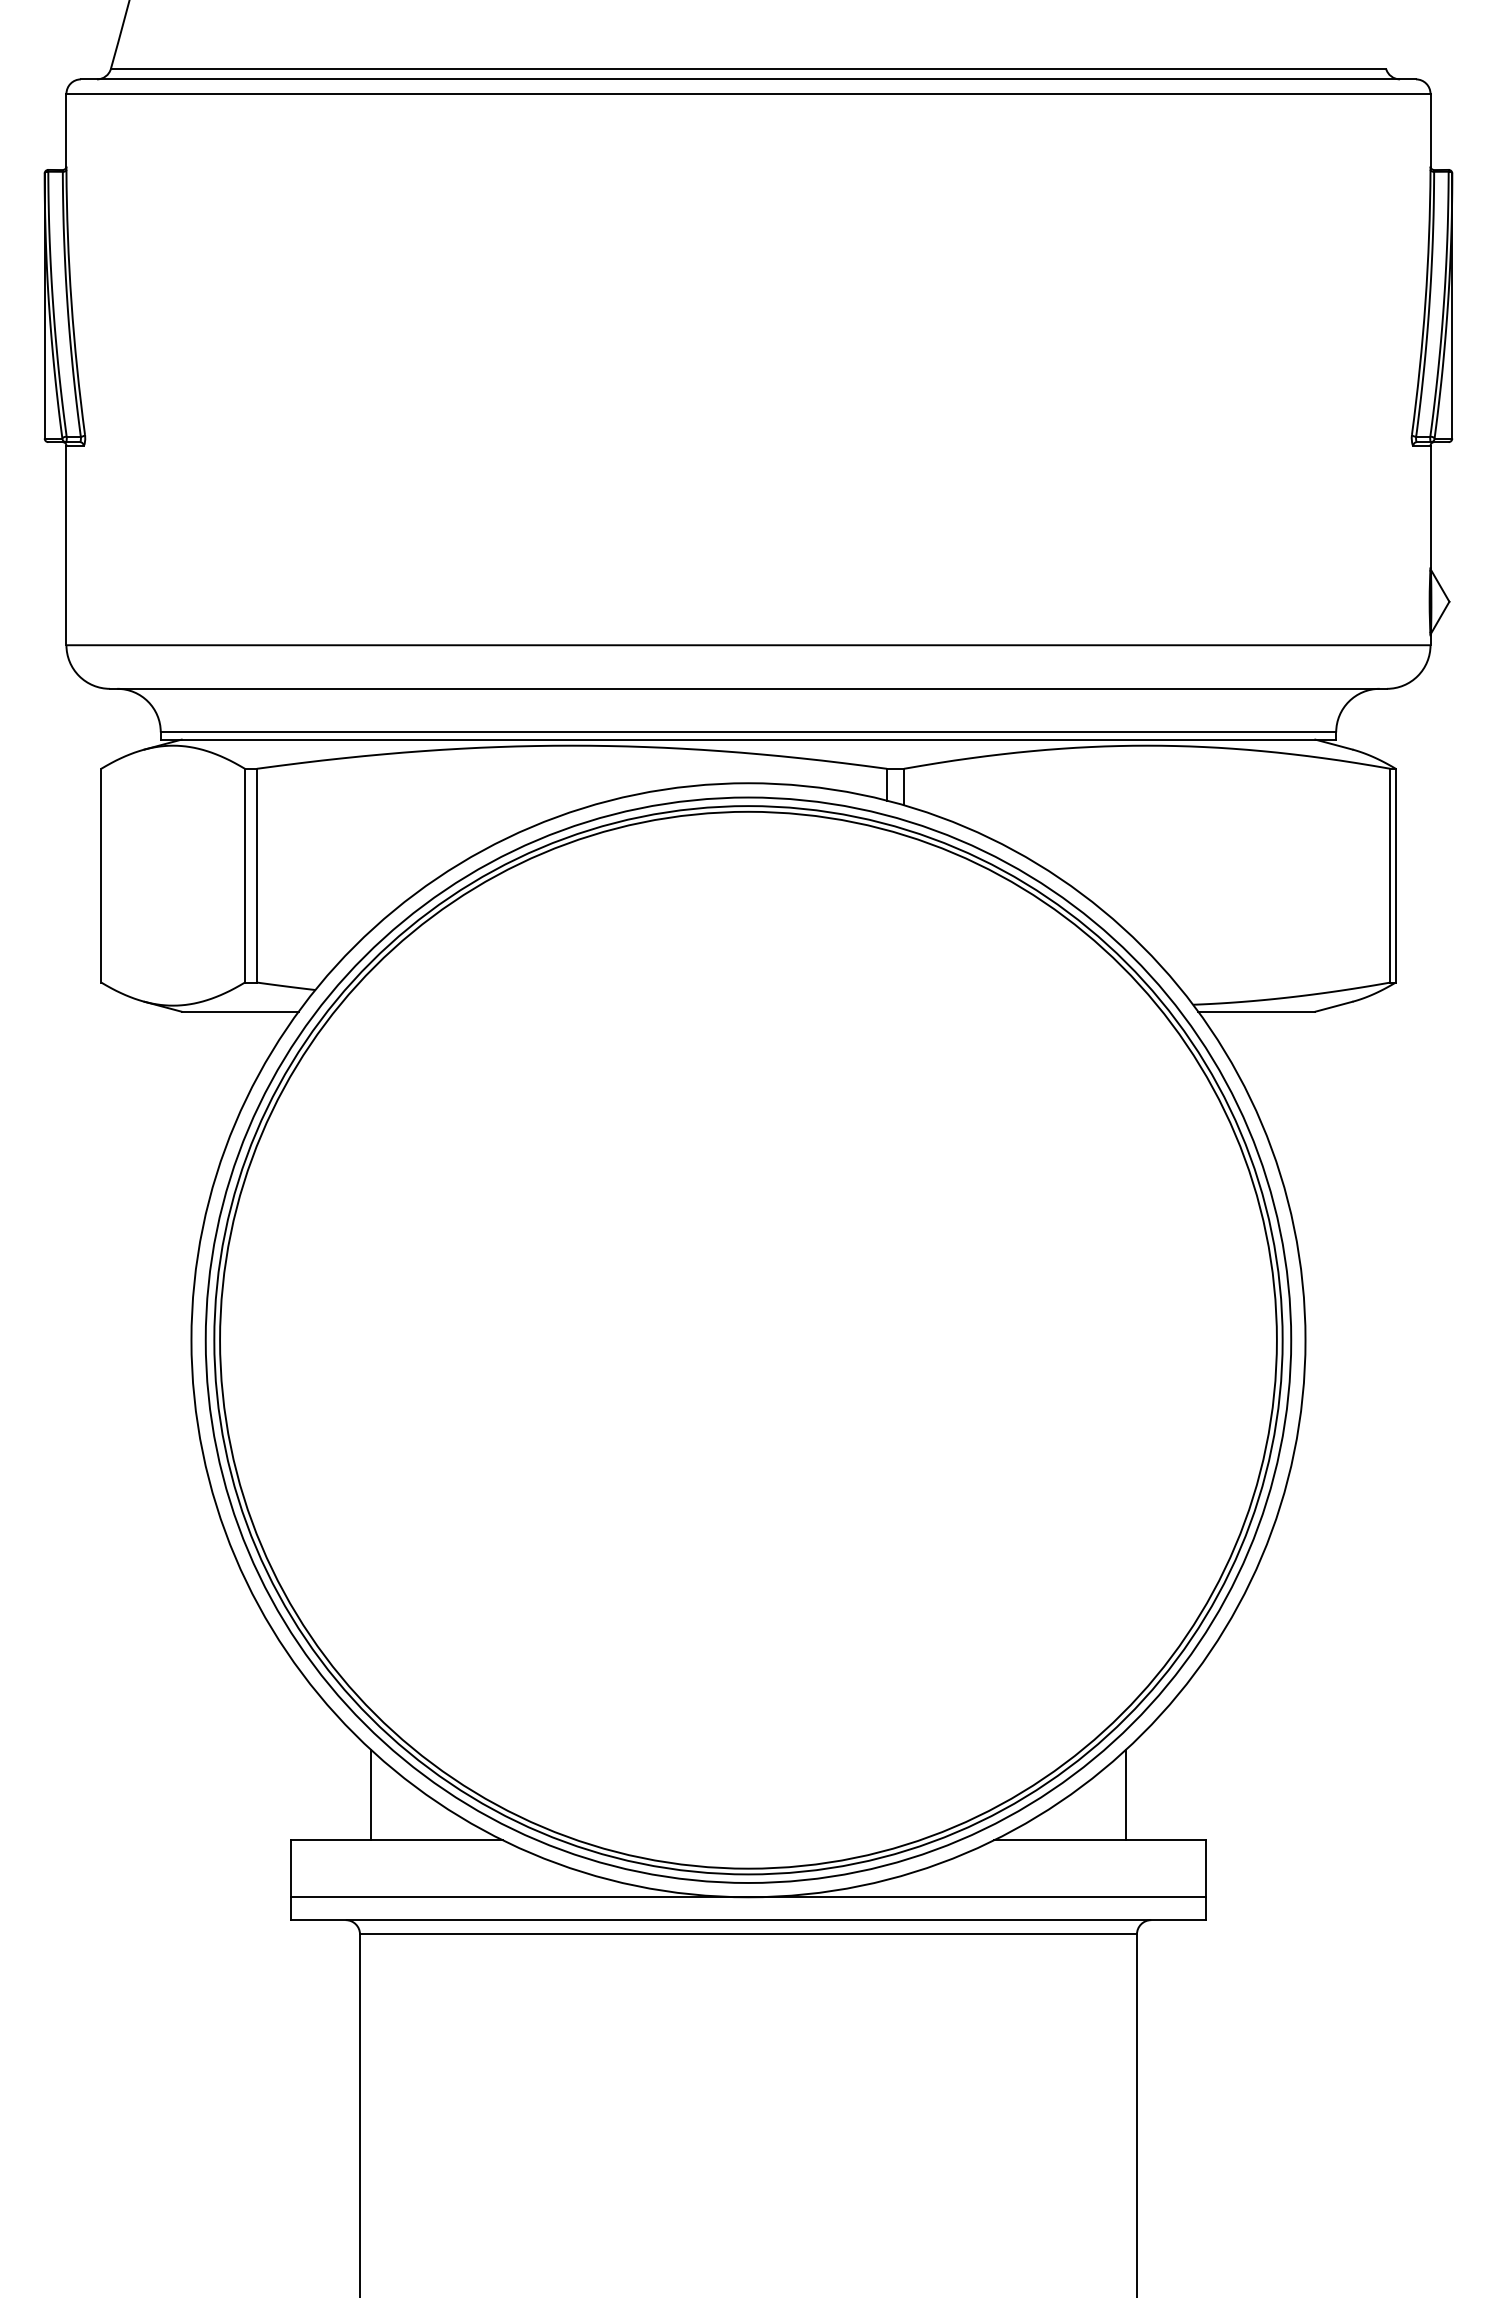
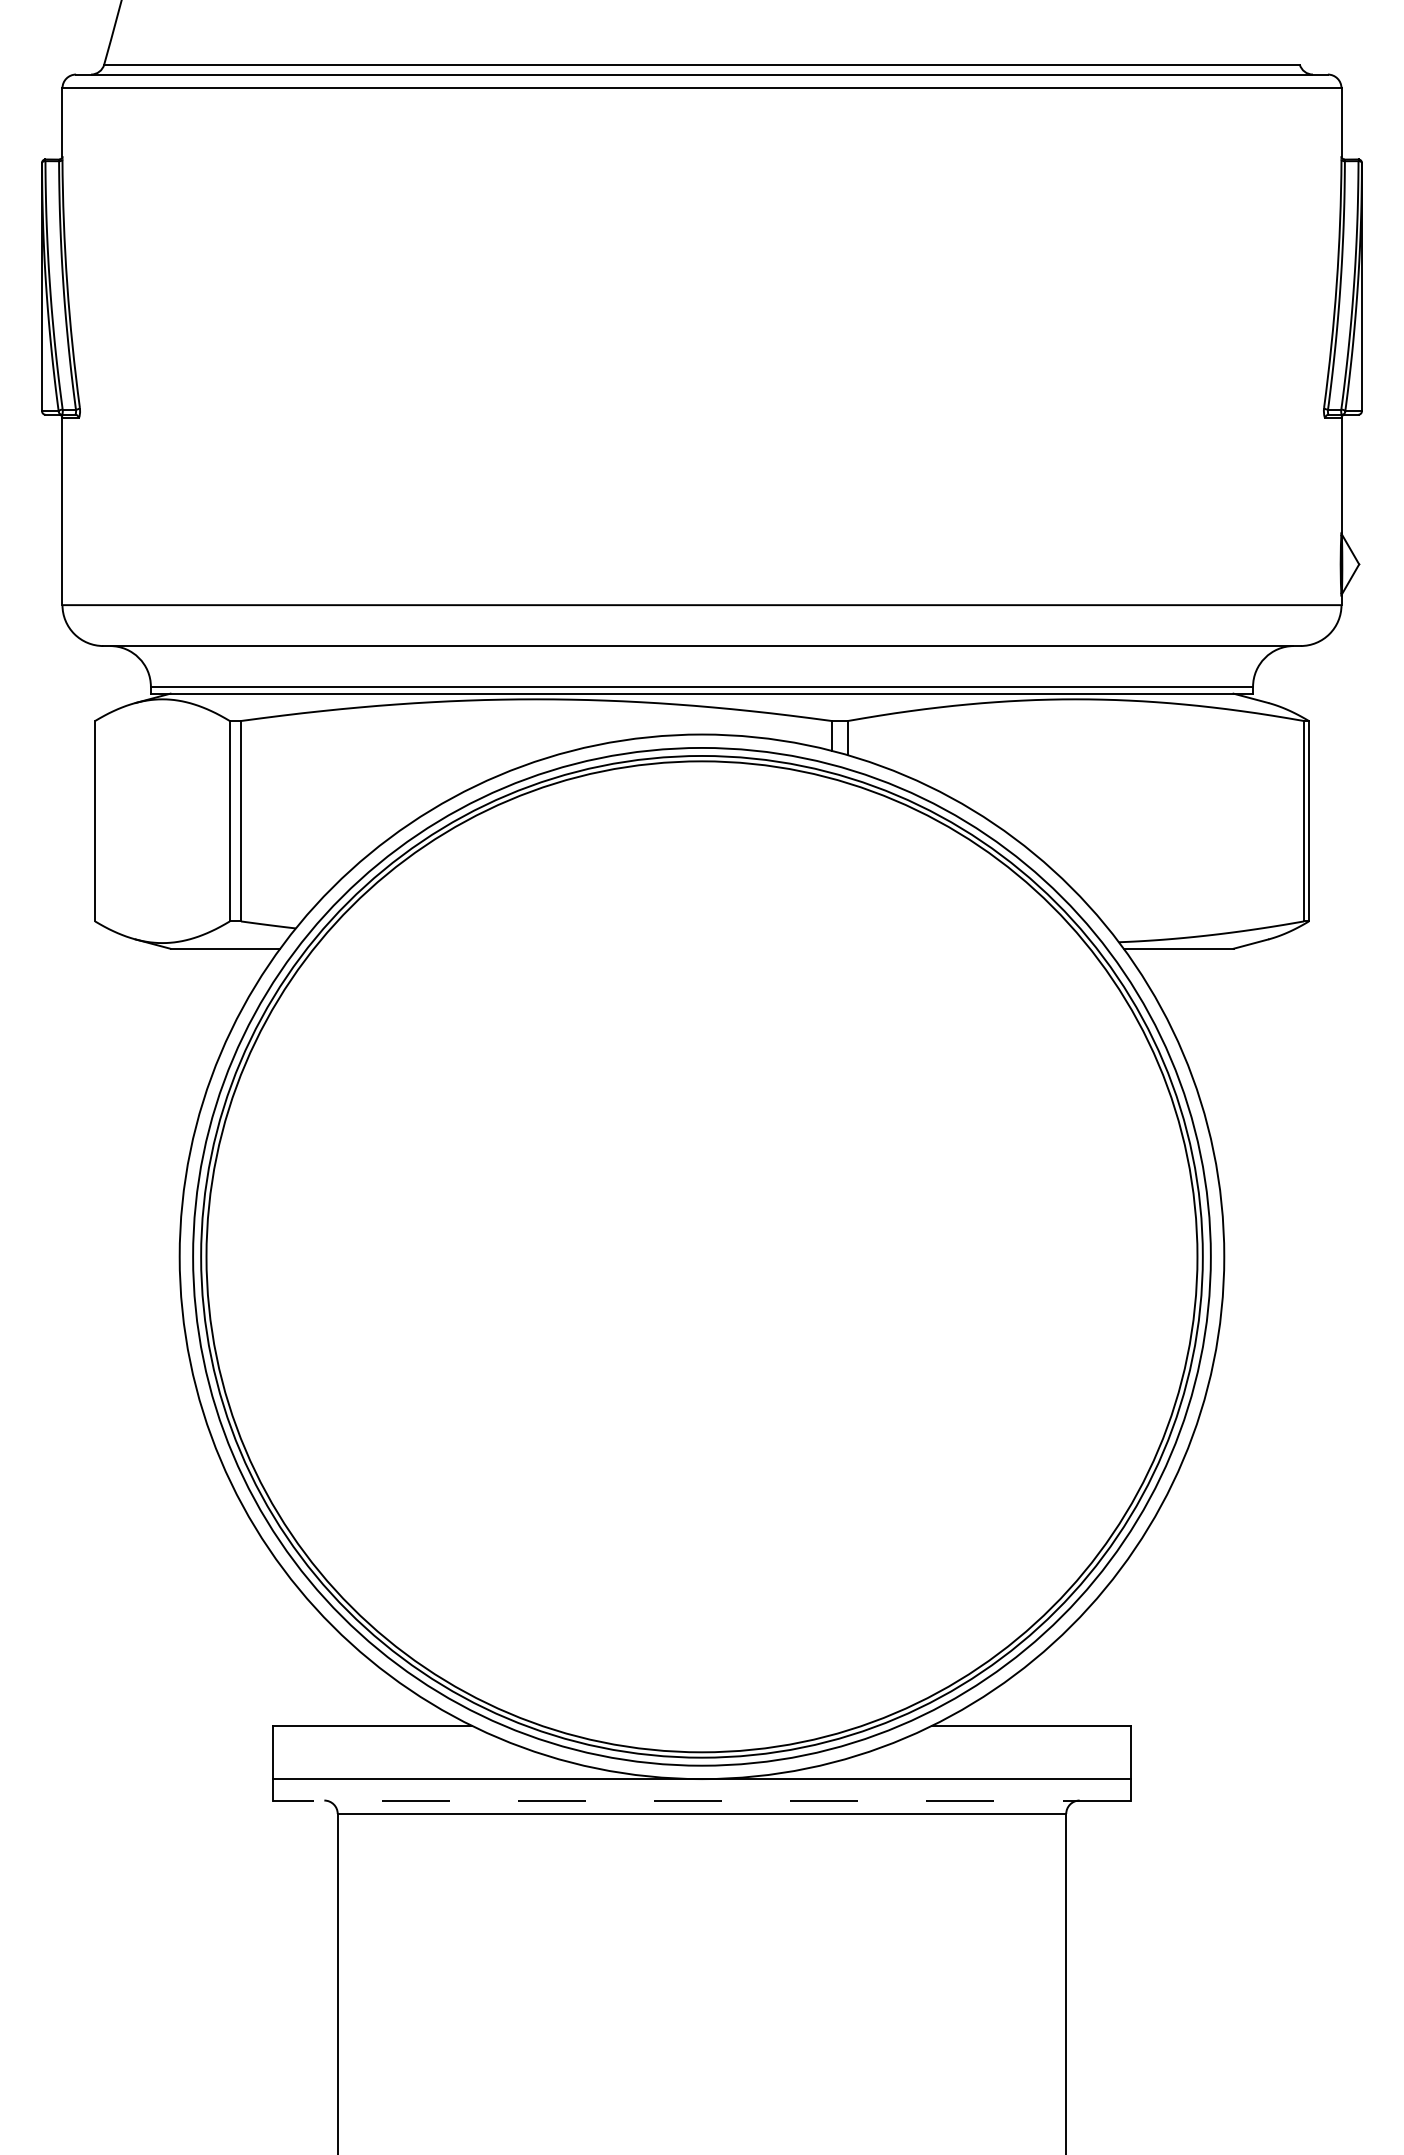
line: (371, 1795) -> (348, 1683), removed
line: (1125, 1795) -> (1055, 1683), removed
line: (747, 1920) -> (701, 1800), solid -> dashed

